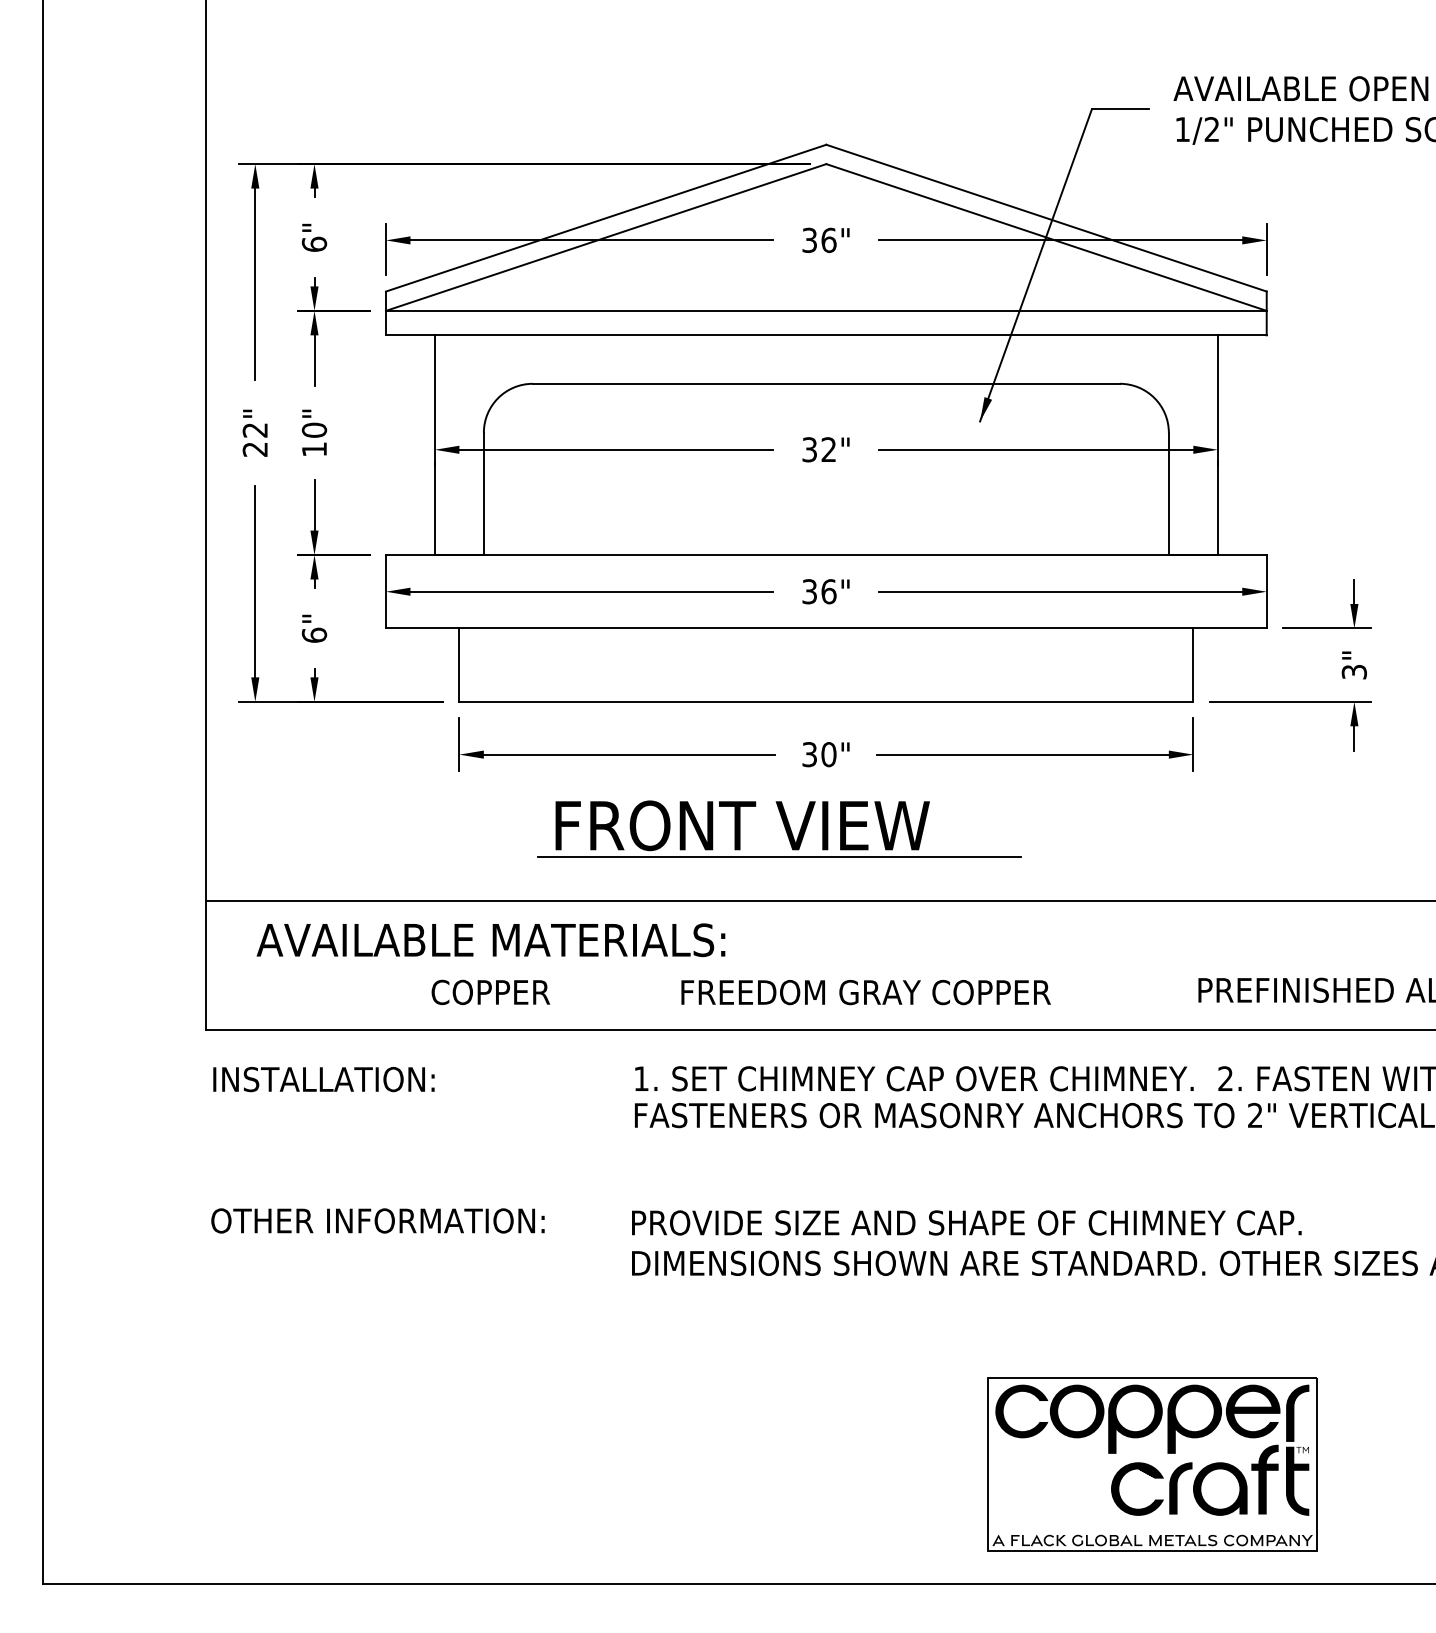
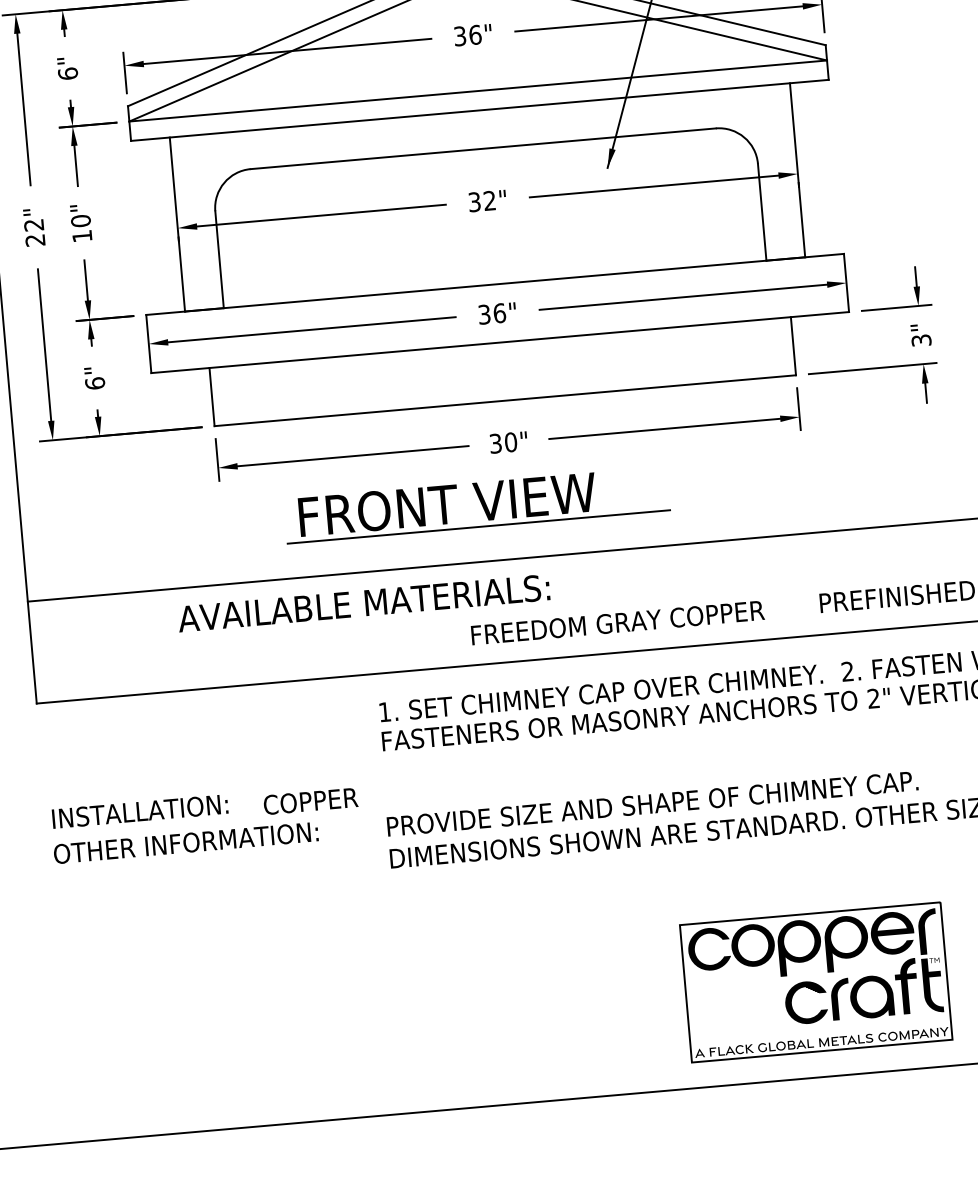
text: (490, 940) -> (363, 603), moved
text: (490, 992) -> (310, 801), moved
text: (865, 992) -> (617, 622), moved
text: (323, 1079) -> (139, 811), moved

